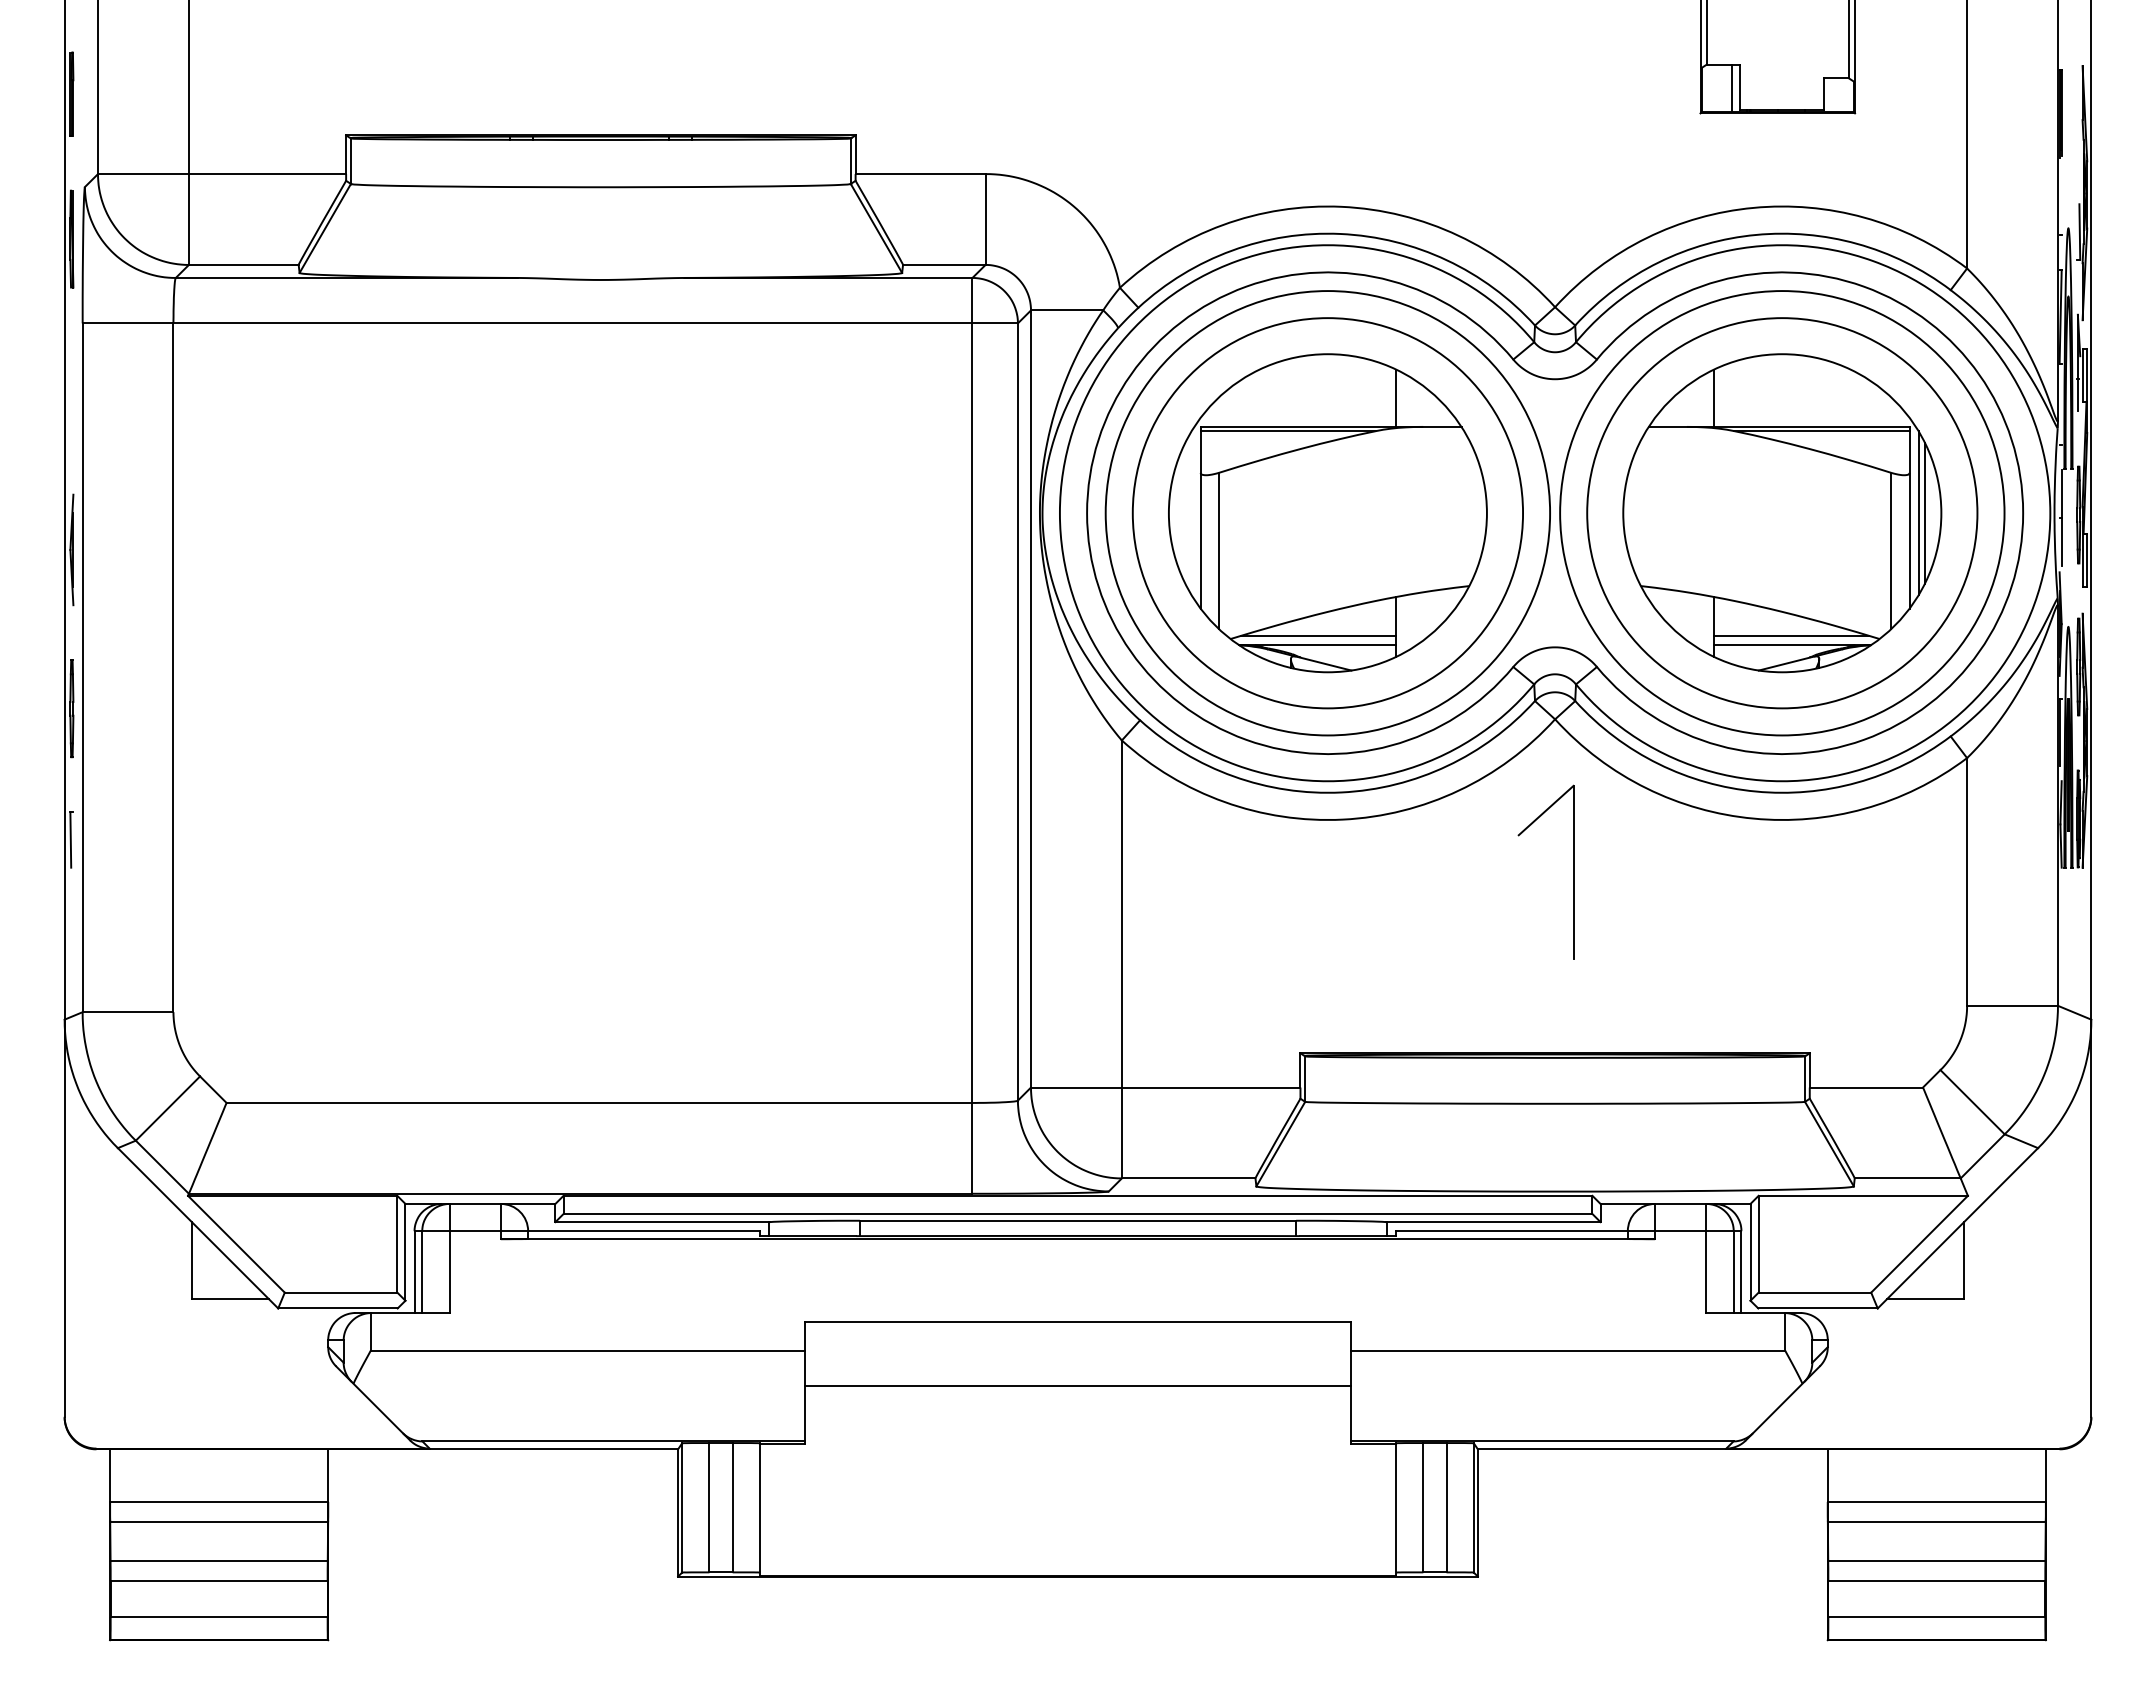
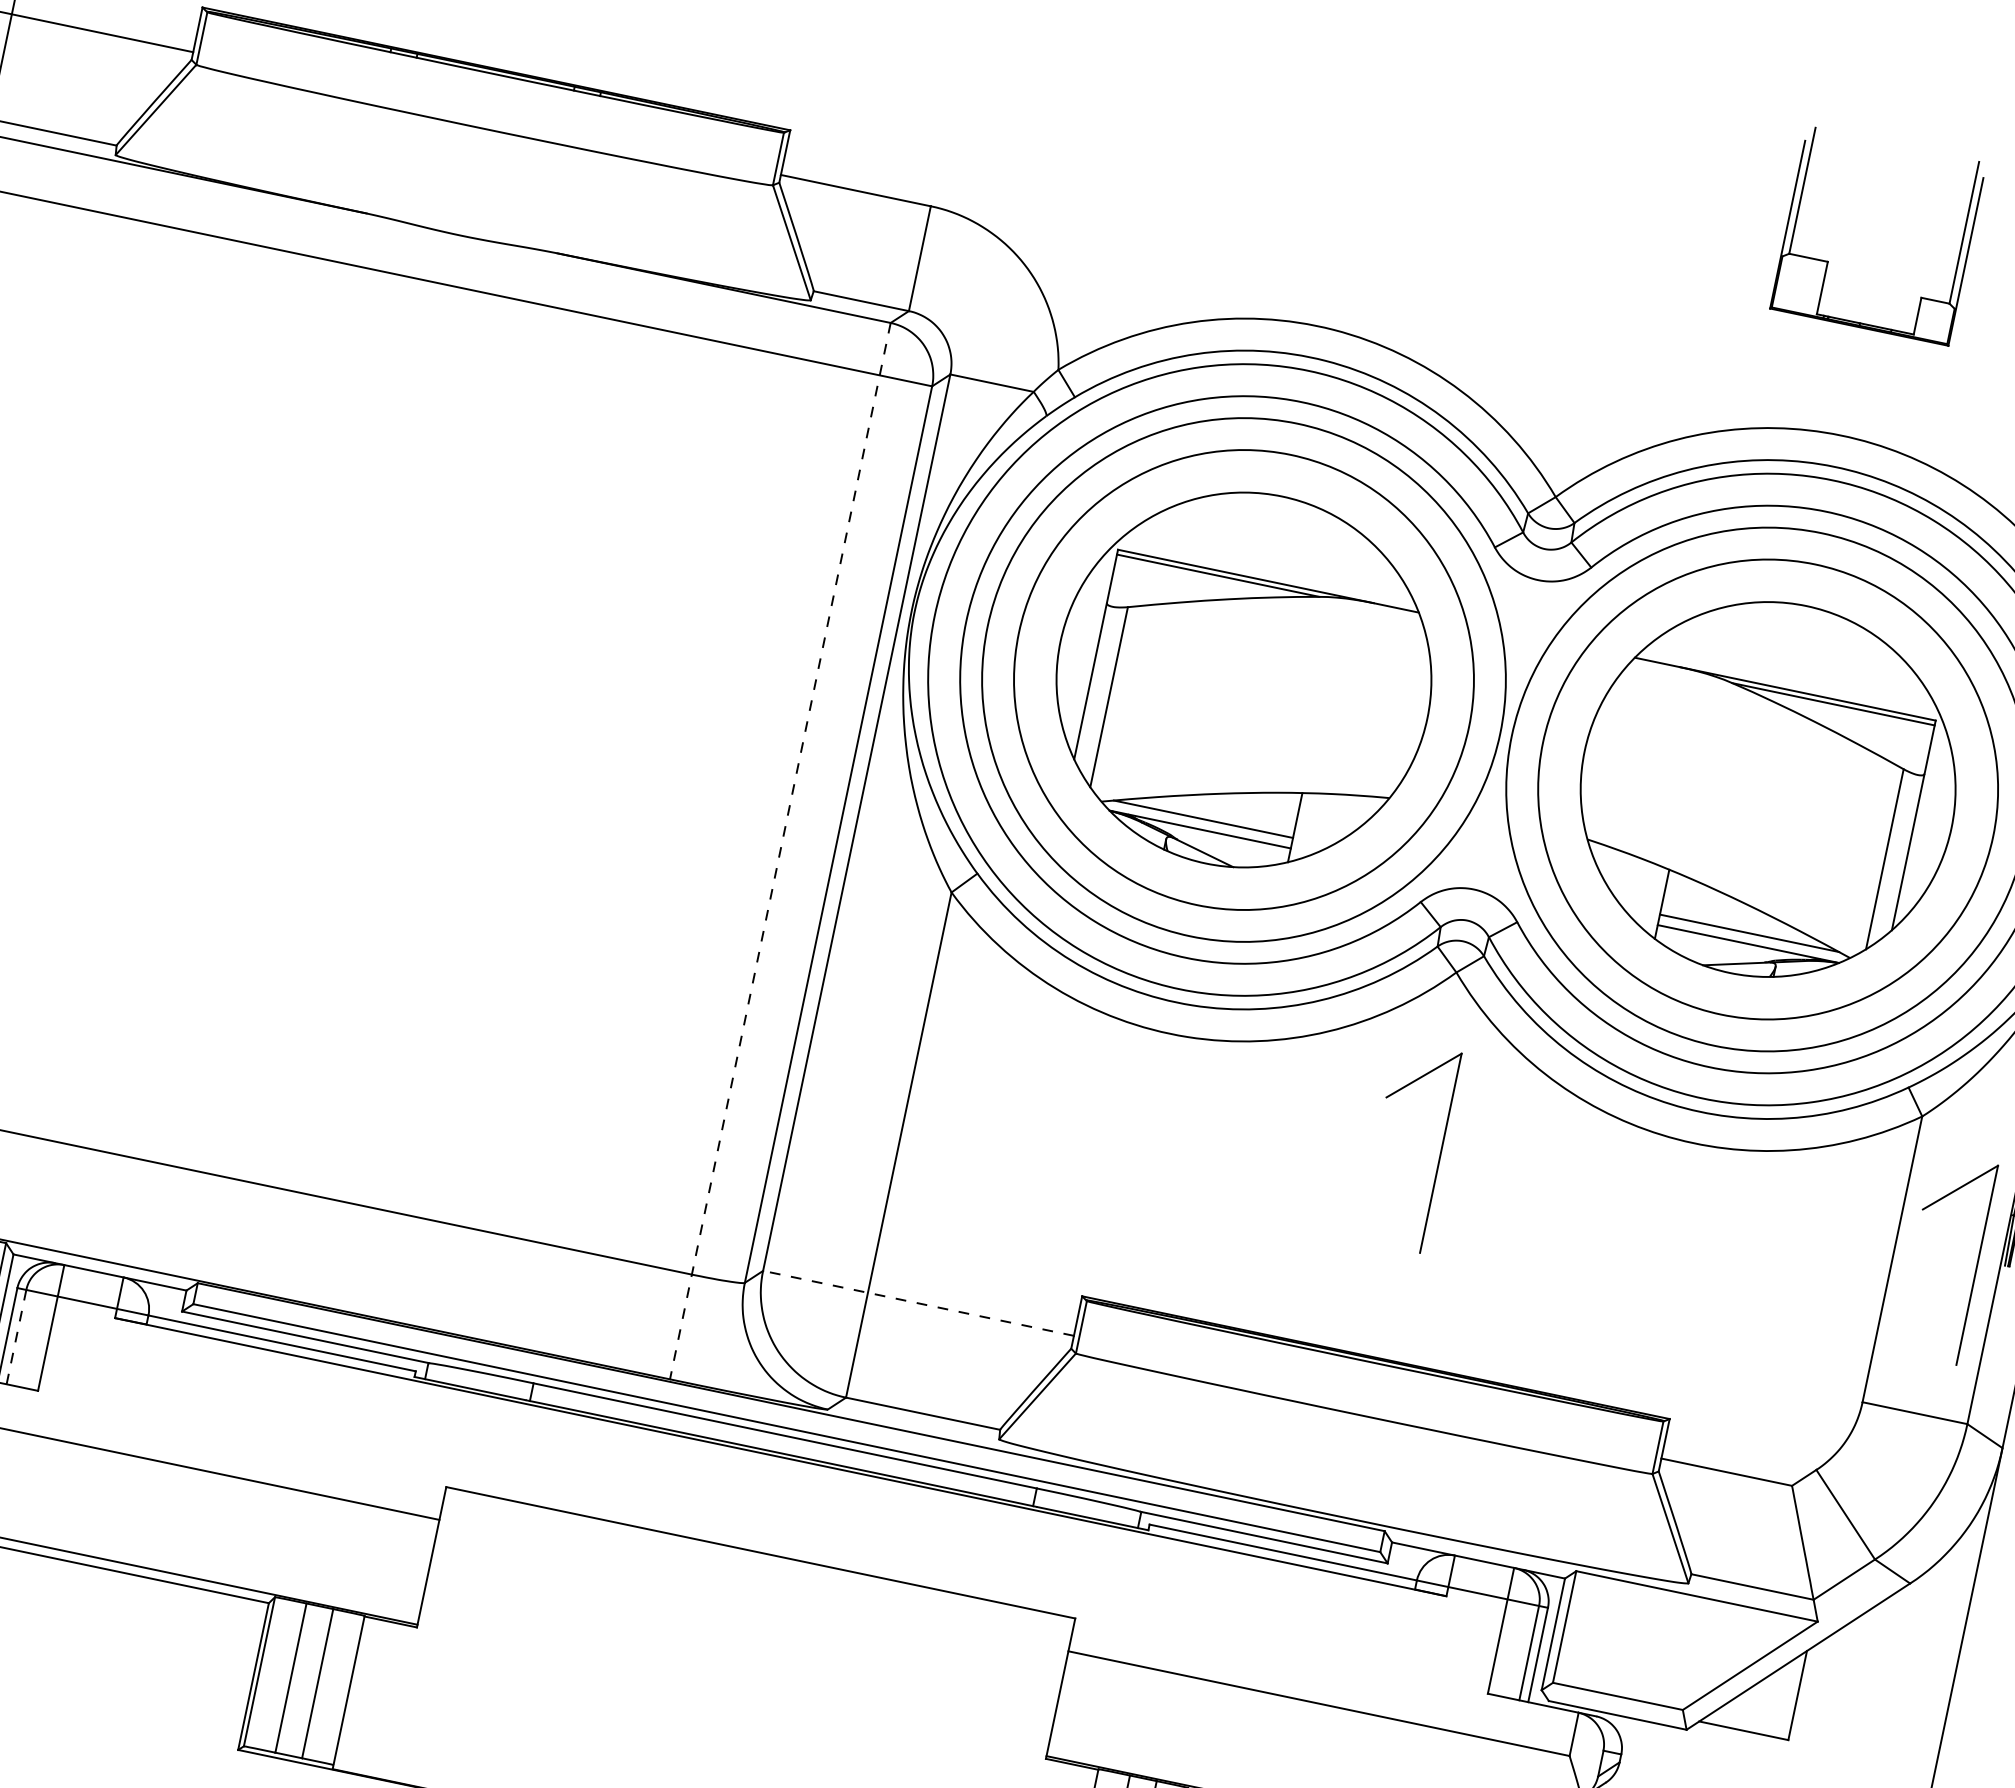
line: (1732, 88) -> (1813, 287), removed
line: (1396, 397) -> (1350, 563), removed
line: (1714, 397) -> (1717, 639), removed
line: (1918, 513) -> (1925, 822), removed
line: (1925, 513) -> (1933, 824), removed
line: (972, 735) -> (780, 850), solid -> dashed
part: (2038, 871) -> (1977, 1264), added
line: (1165, 1087) -> (918, 1303), solid -> dashed
line: (422, 1272) -> (16, 1337), solid -> dashed
line: (1077, 1385) -> (744, 1625), removed

